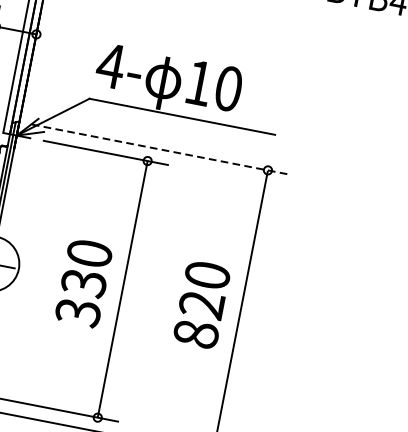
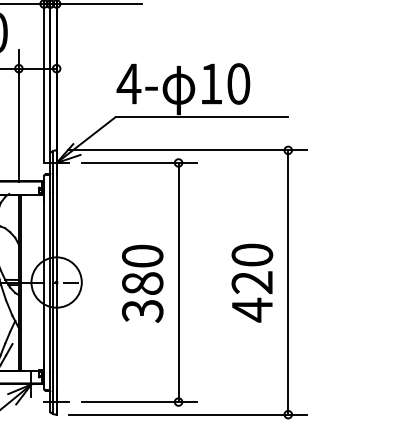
line: (160, 149) -> (188, 150), dashed -> solid
text: (83, 282) -> (142, 283), 330 -> 380
text: (196, 333) -> (252, 309), 820 -> 420

